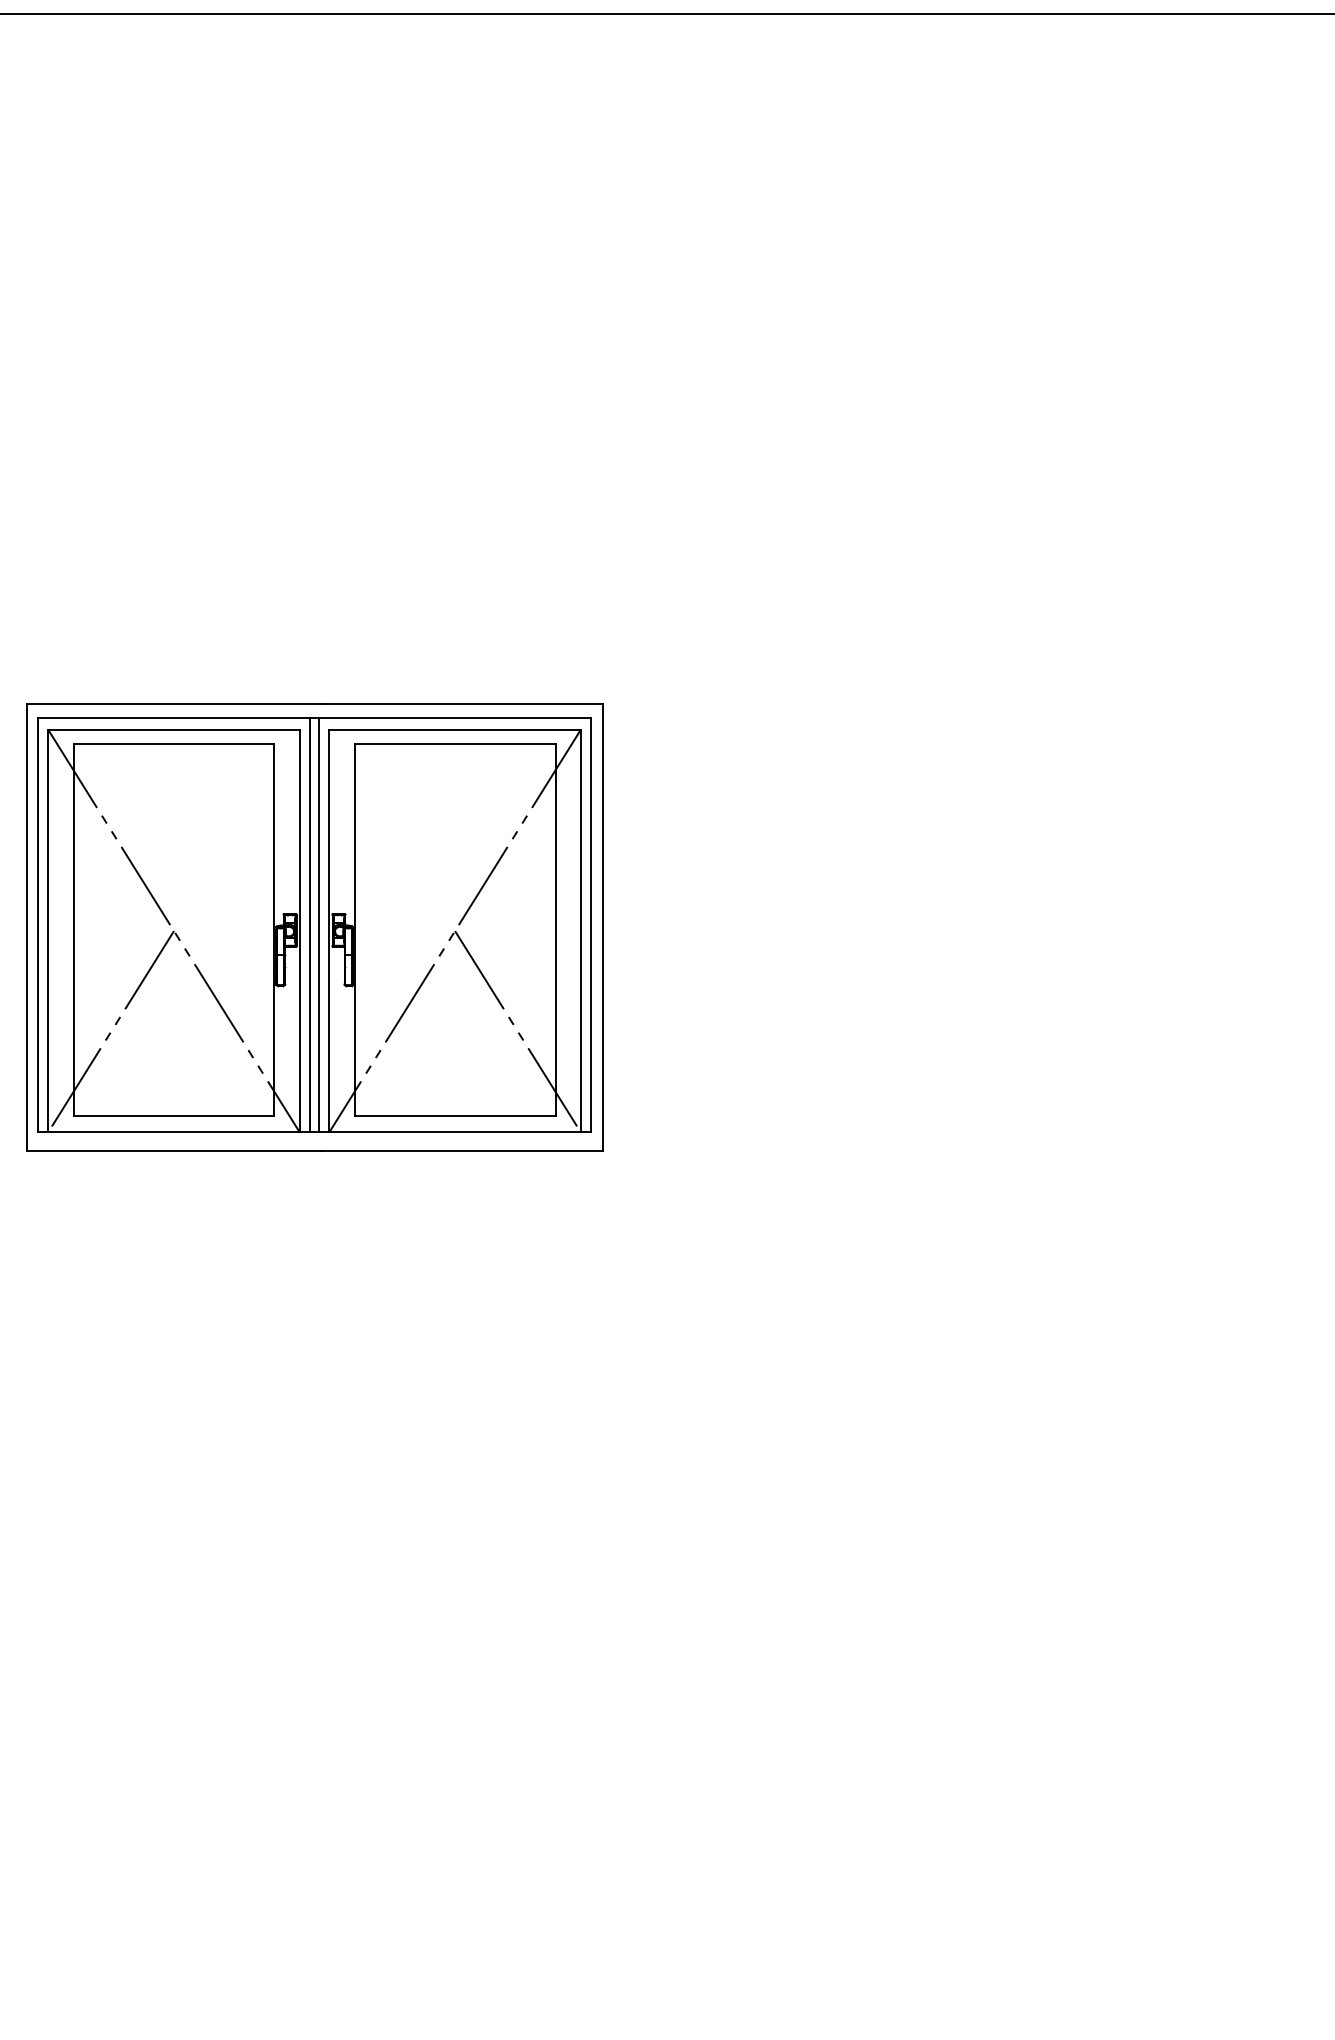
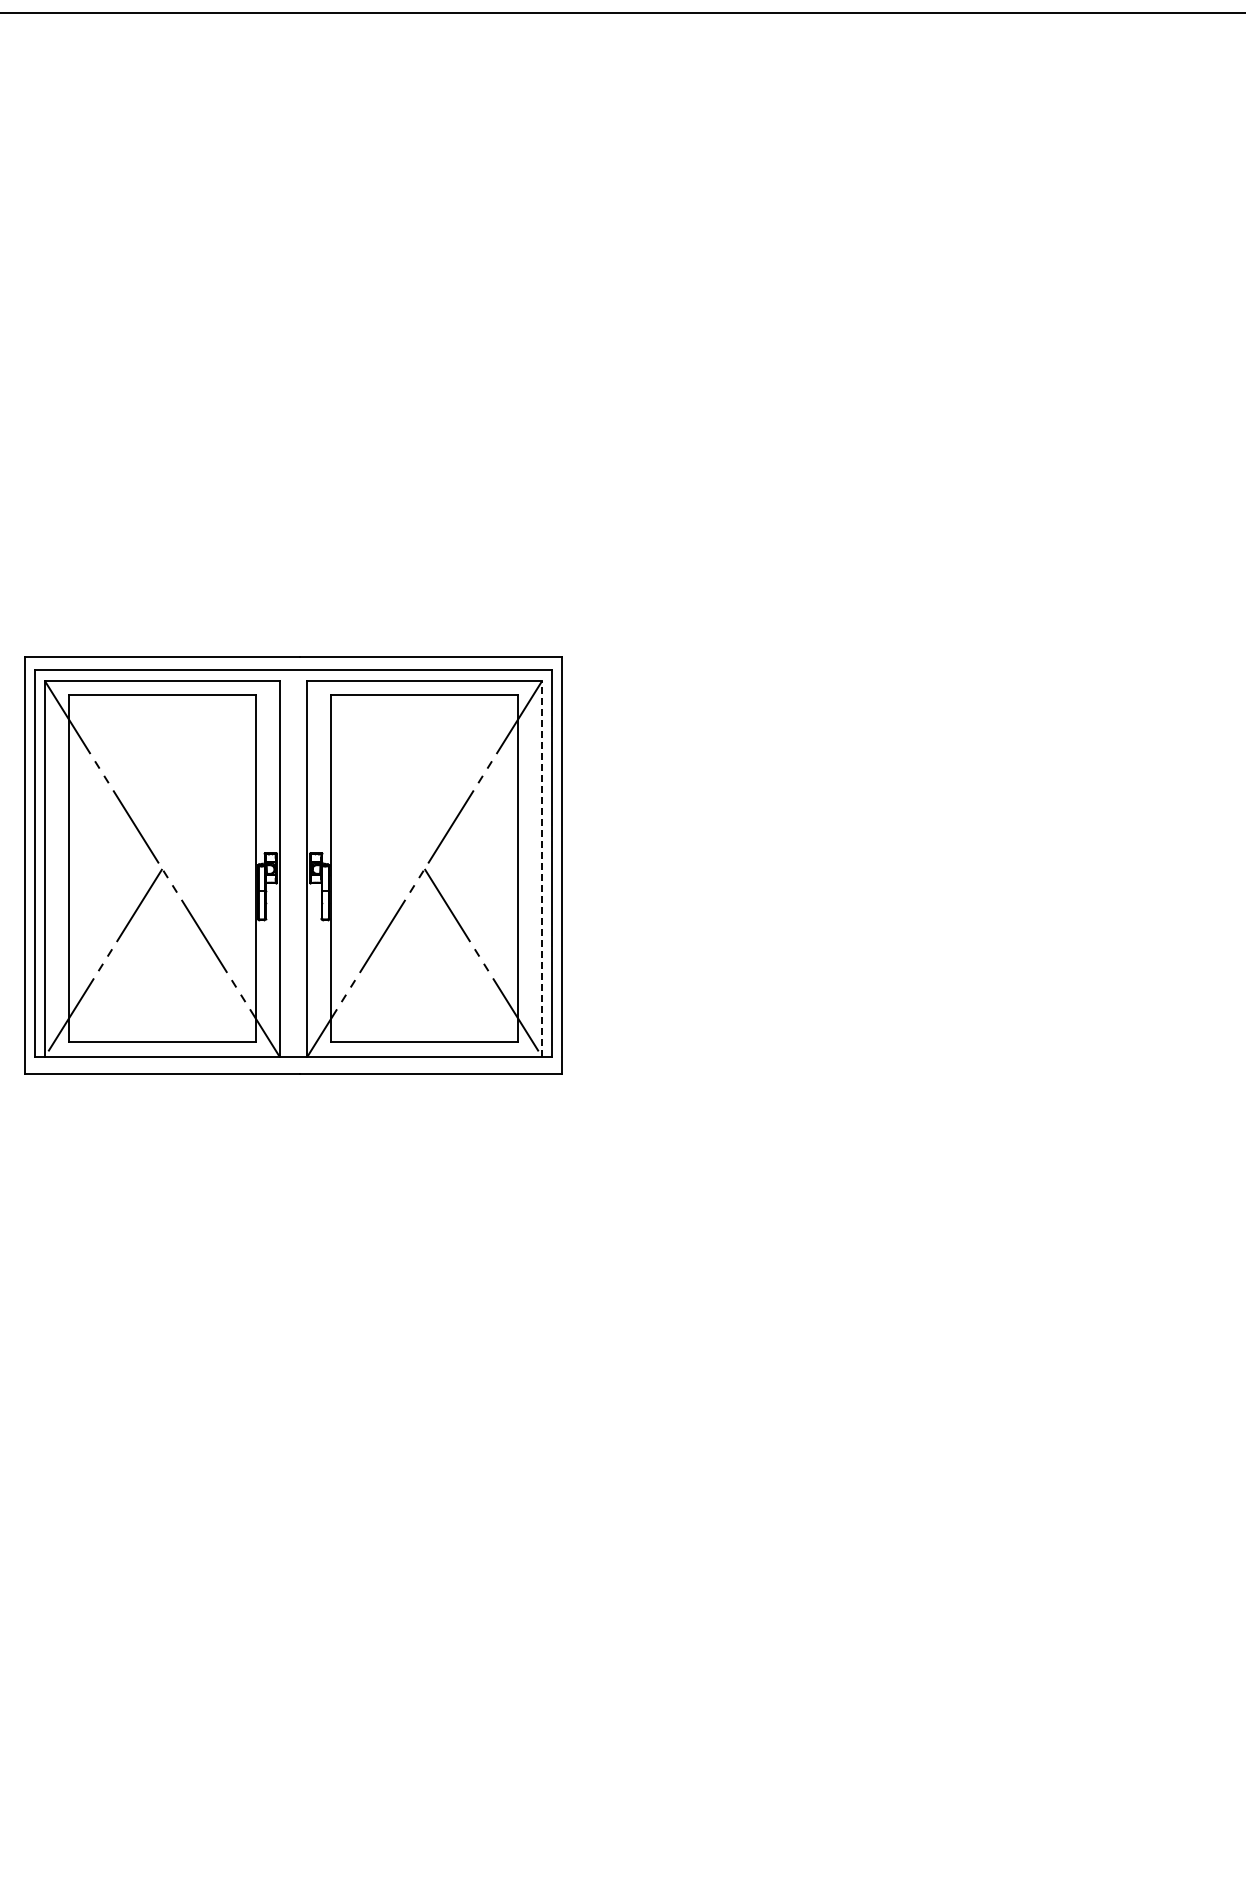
line: (310, 924) -> (289, 862), removed
line: (318, 924) -> (297, 862), removed
line: (581, 931) -> (542, 869), solid -> dashed

